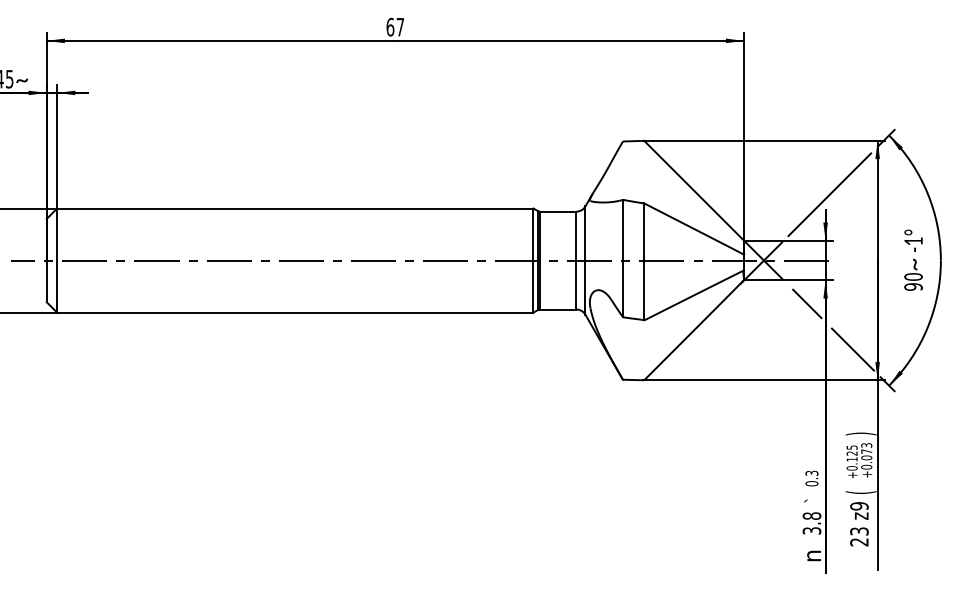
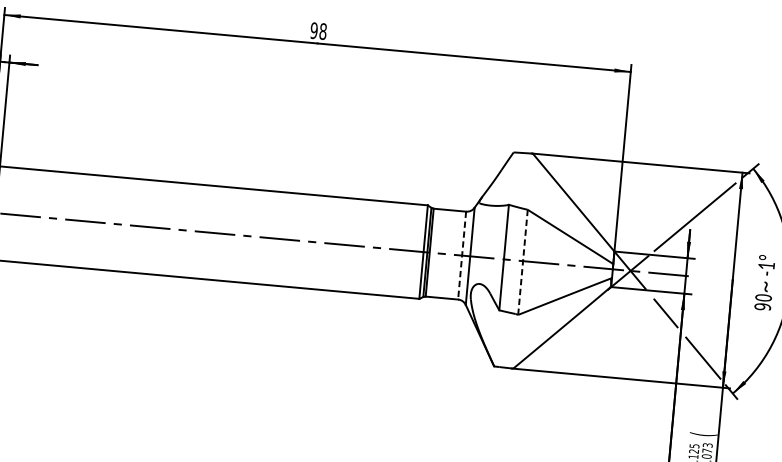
text: (395, 26) -> (318, 30), 67 -> 98
line: (576, 260) -> (462, 255), solid -> dashed
line: (644, 261) -> (523, 261), solid -> dashed
text: (860, 433) -> (703, 434), ) -> (

